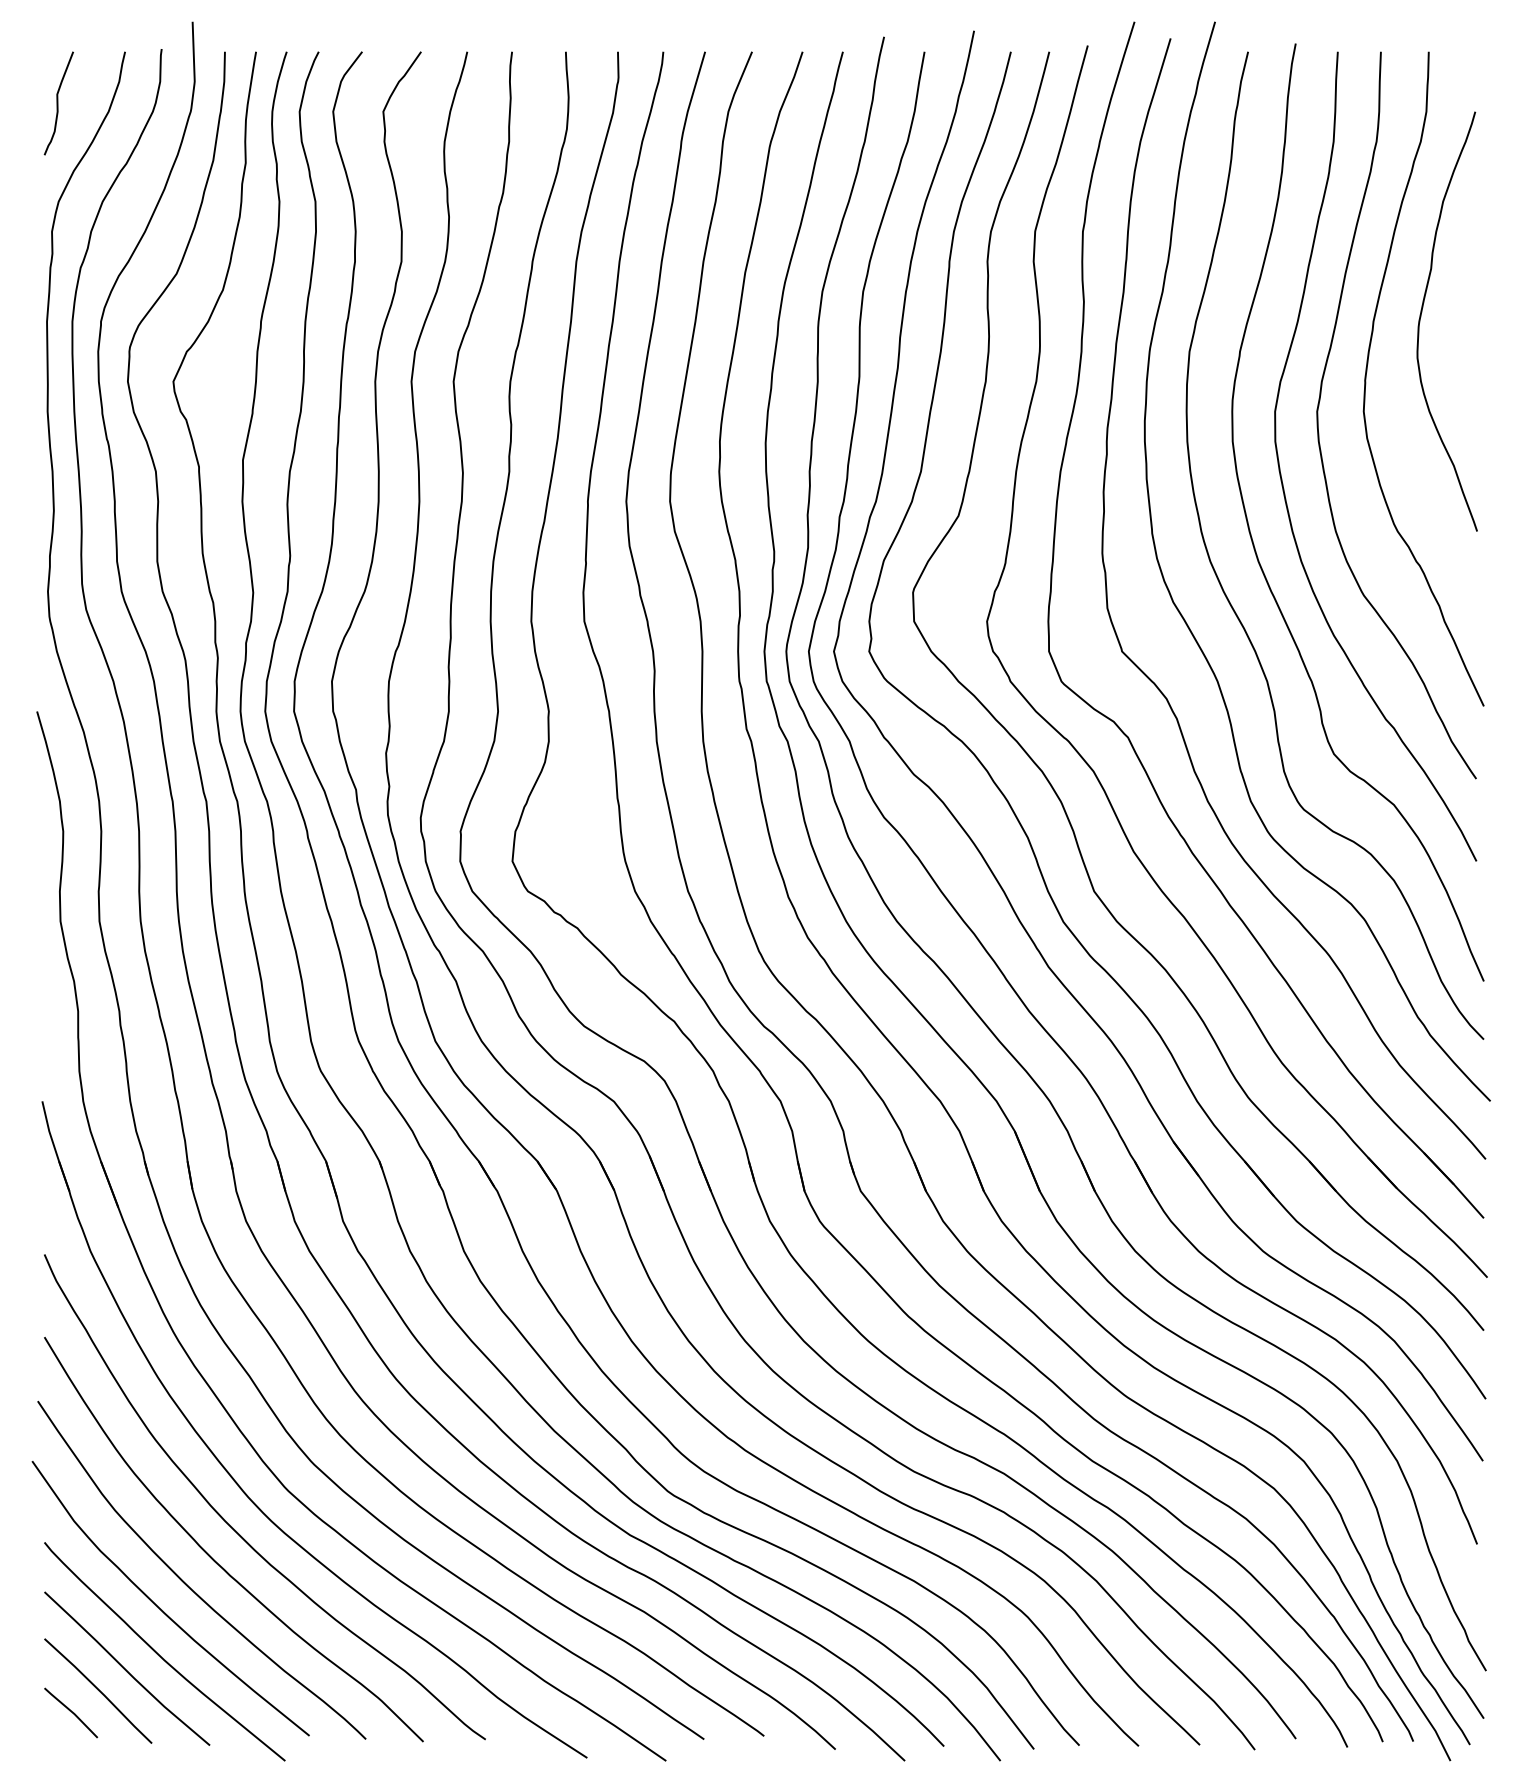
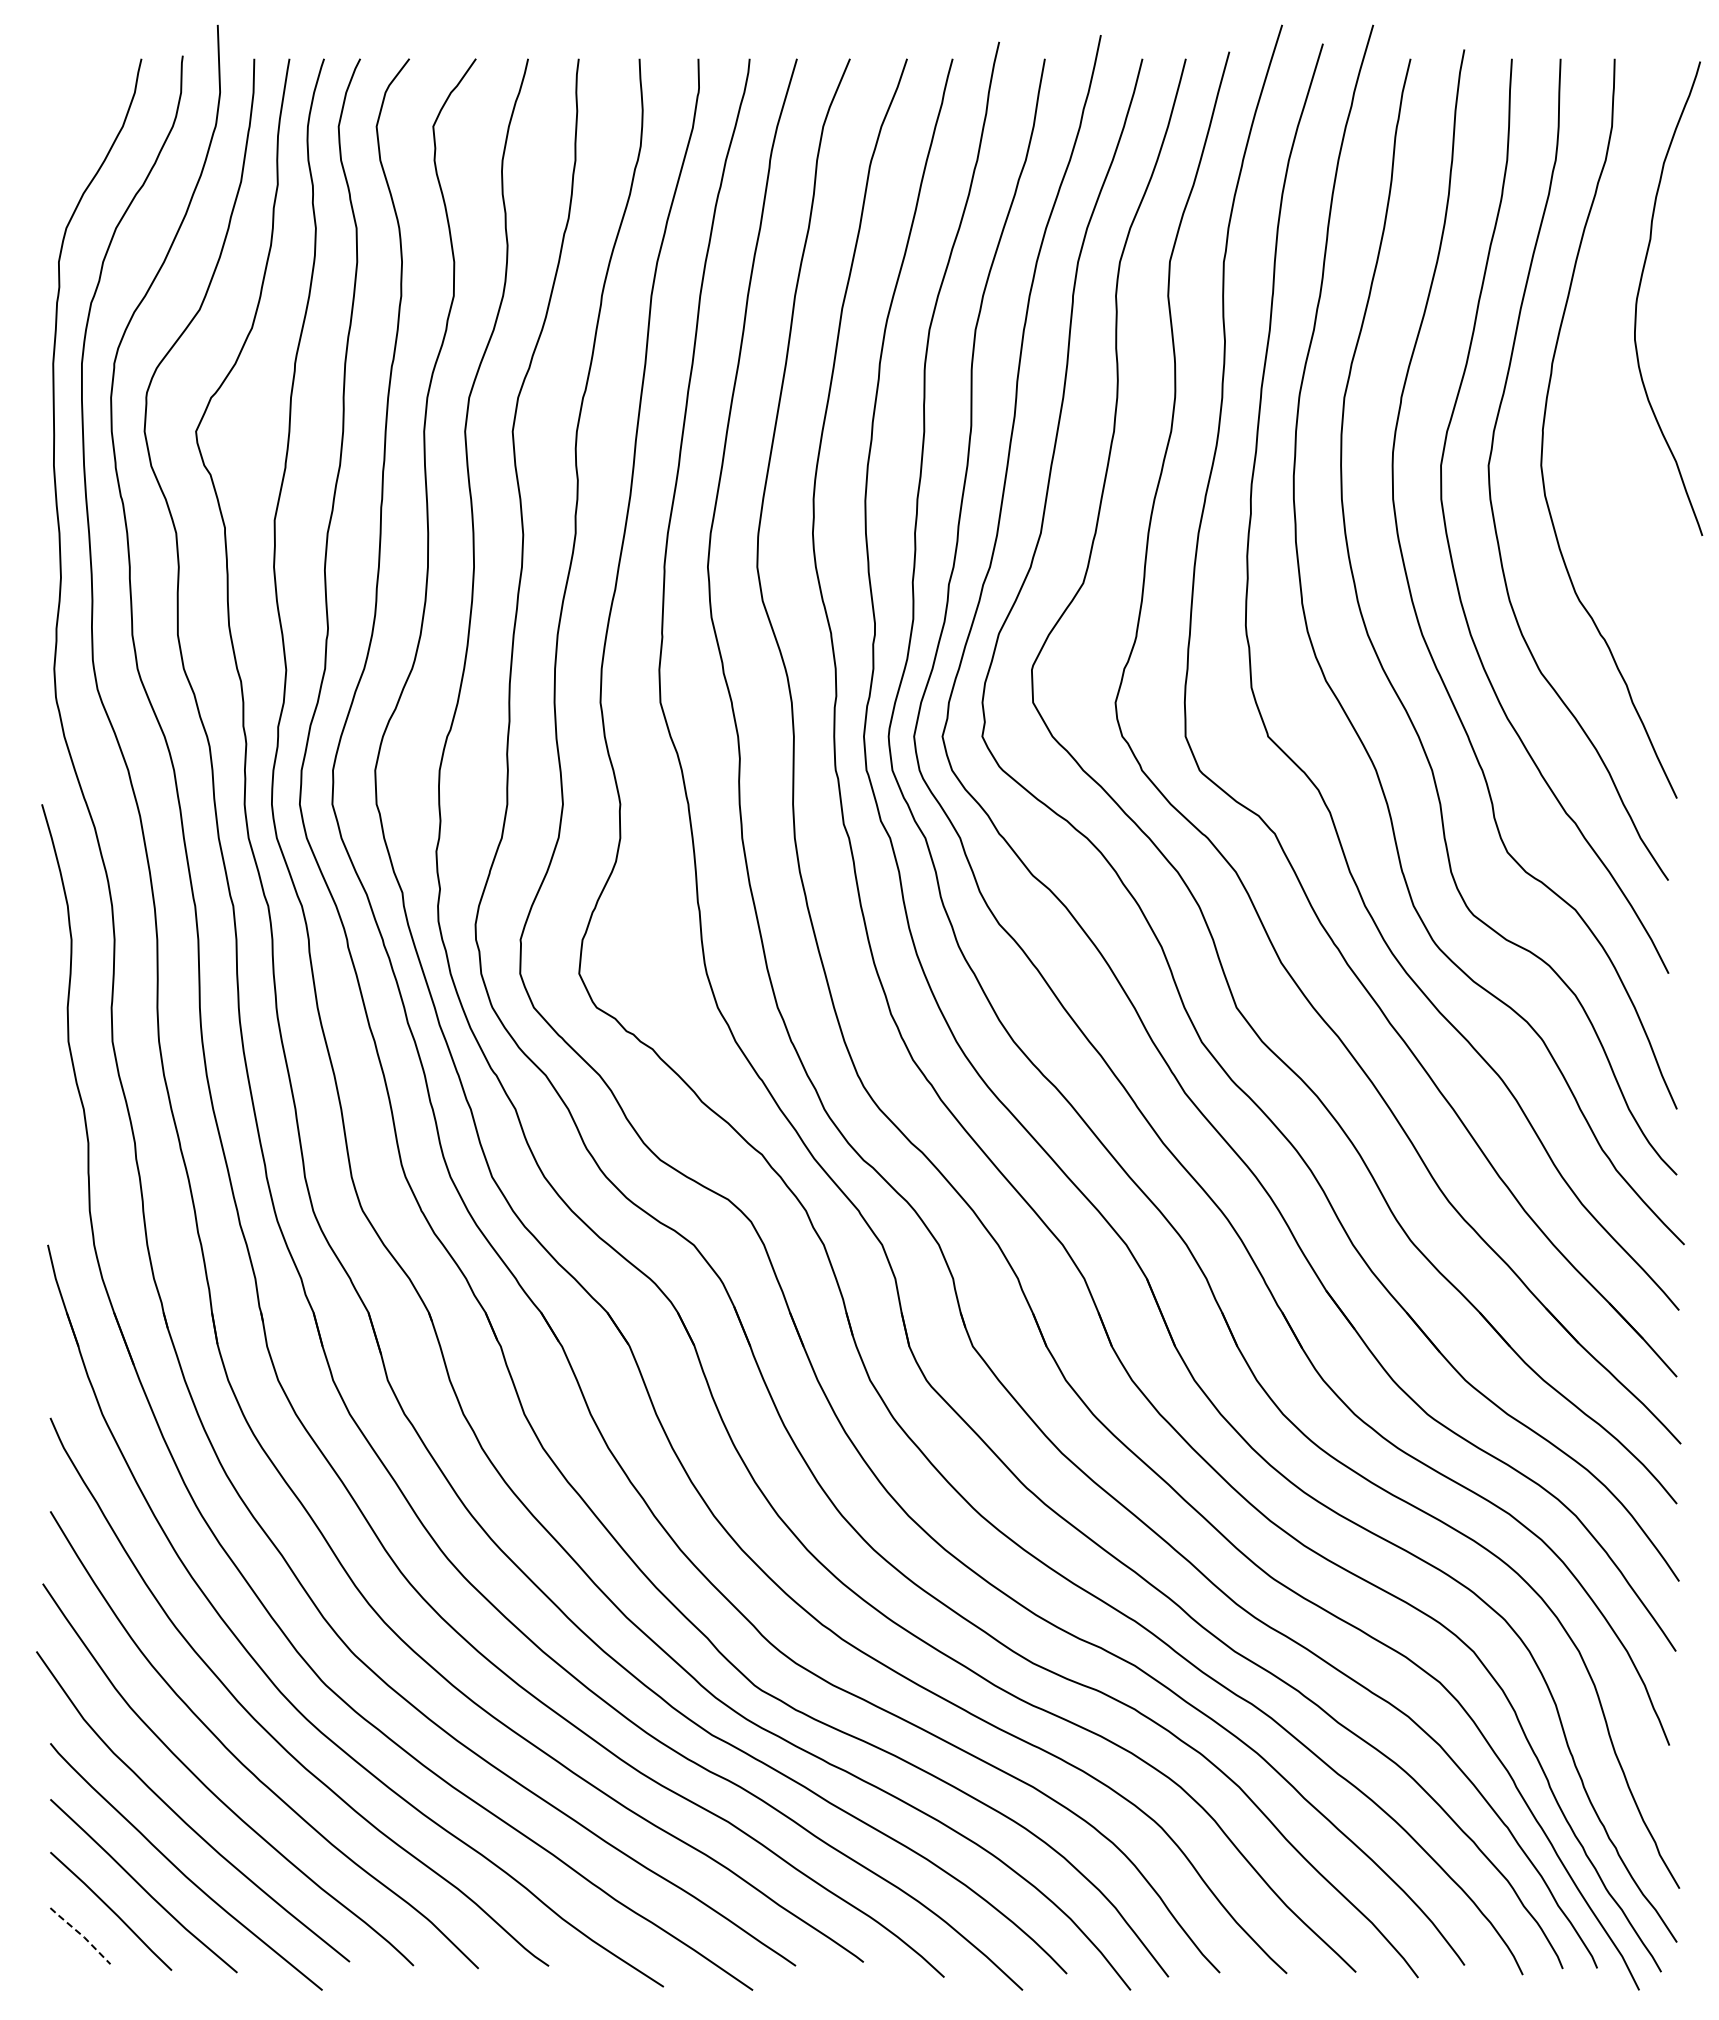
curve: (57, 102) -> (65, 116), removed
curve: (1421, 316) -> (1639, 292), moved
line: (72, 1711) -> (81, 1934), solid -> dashed

